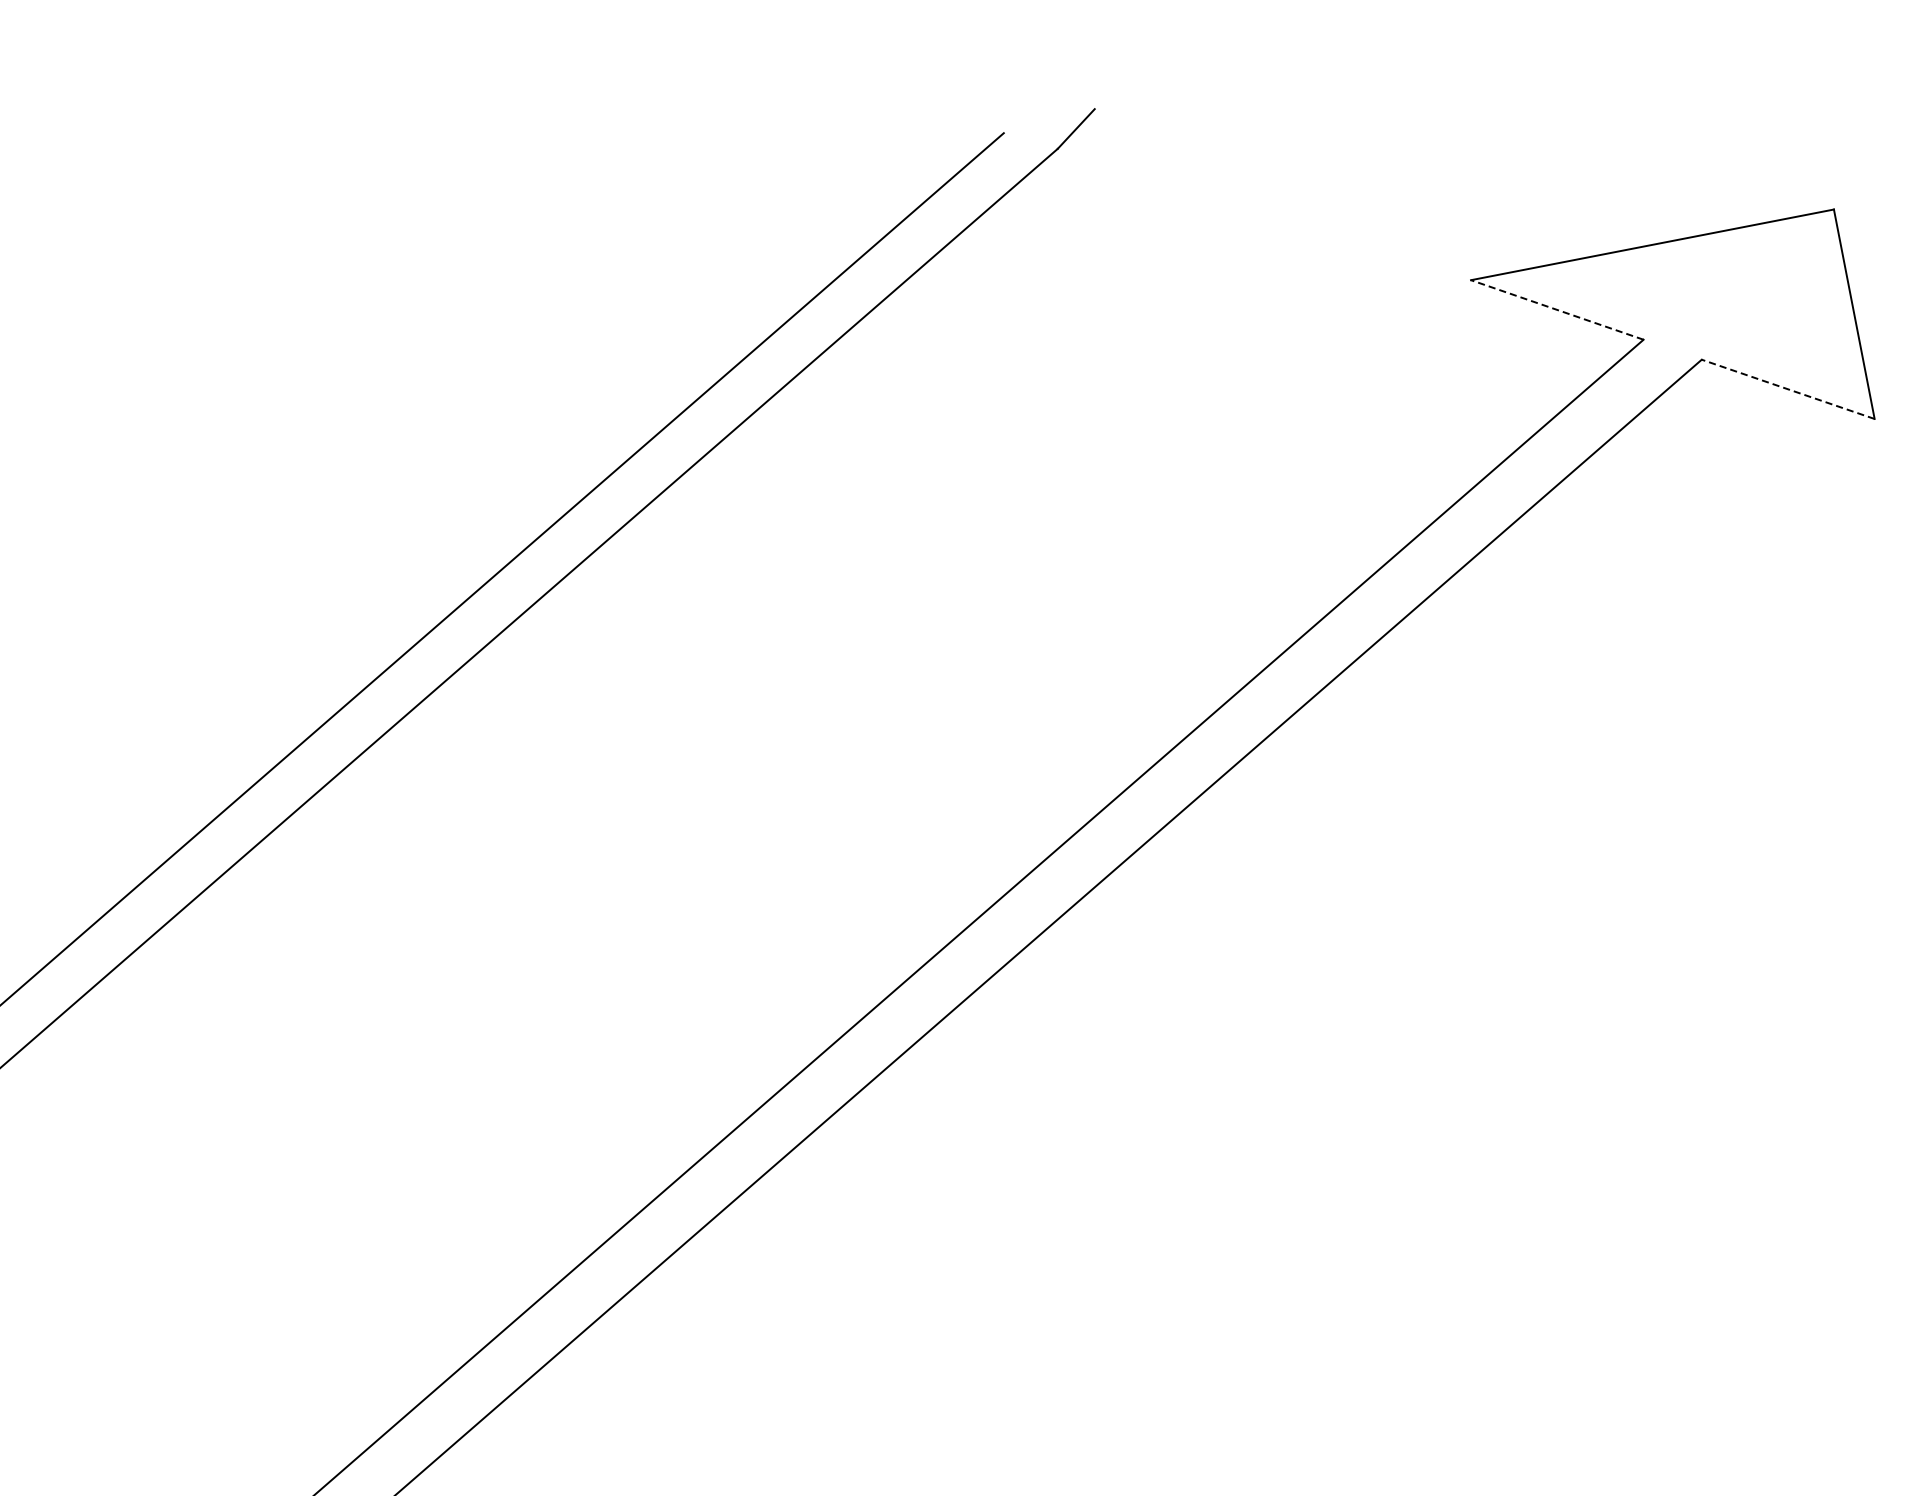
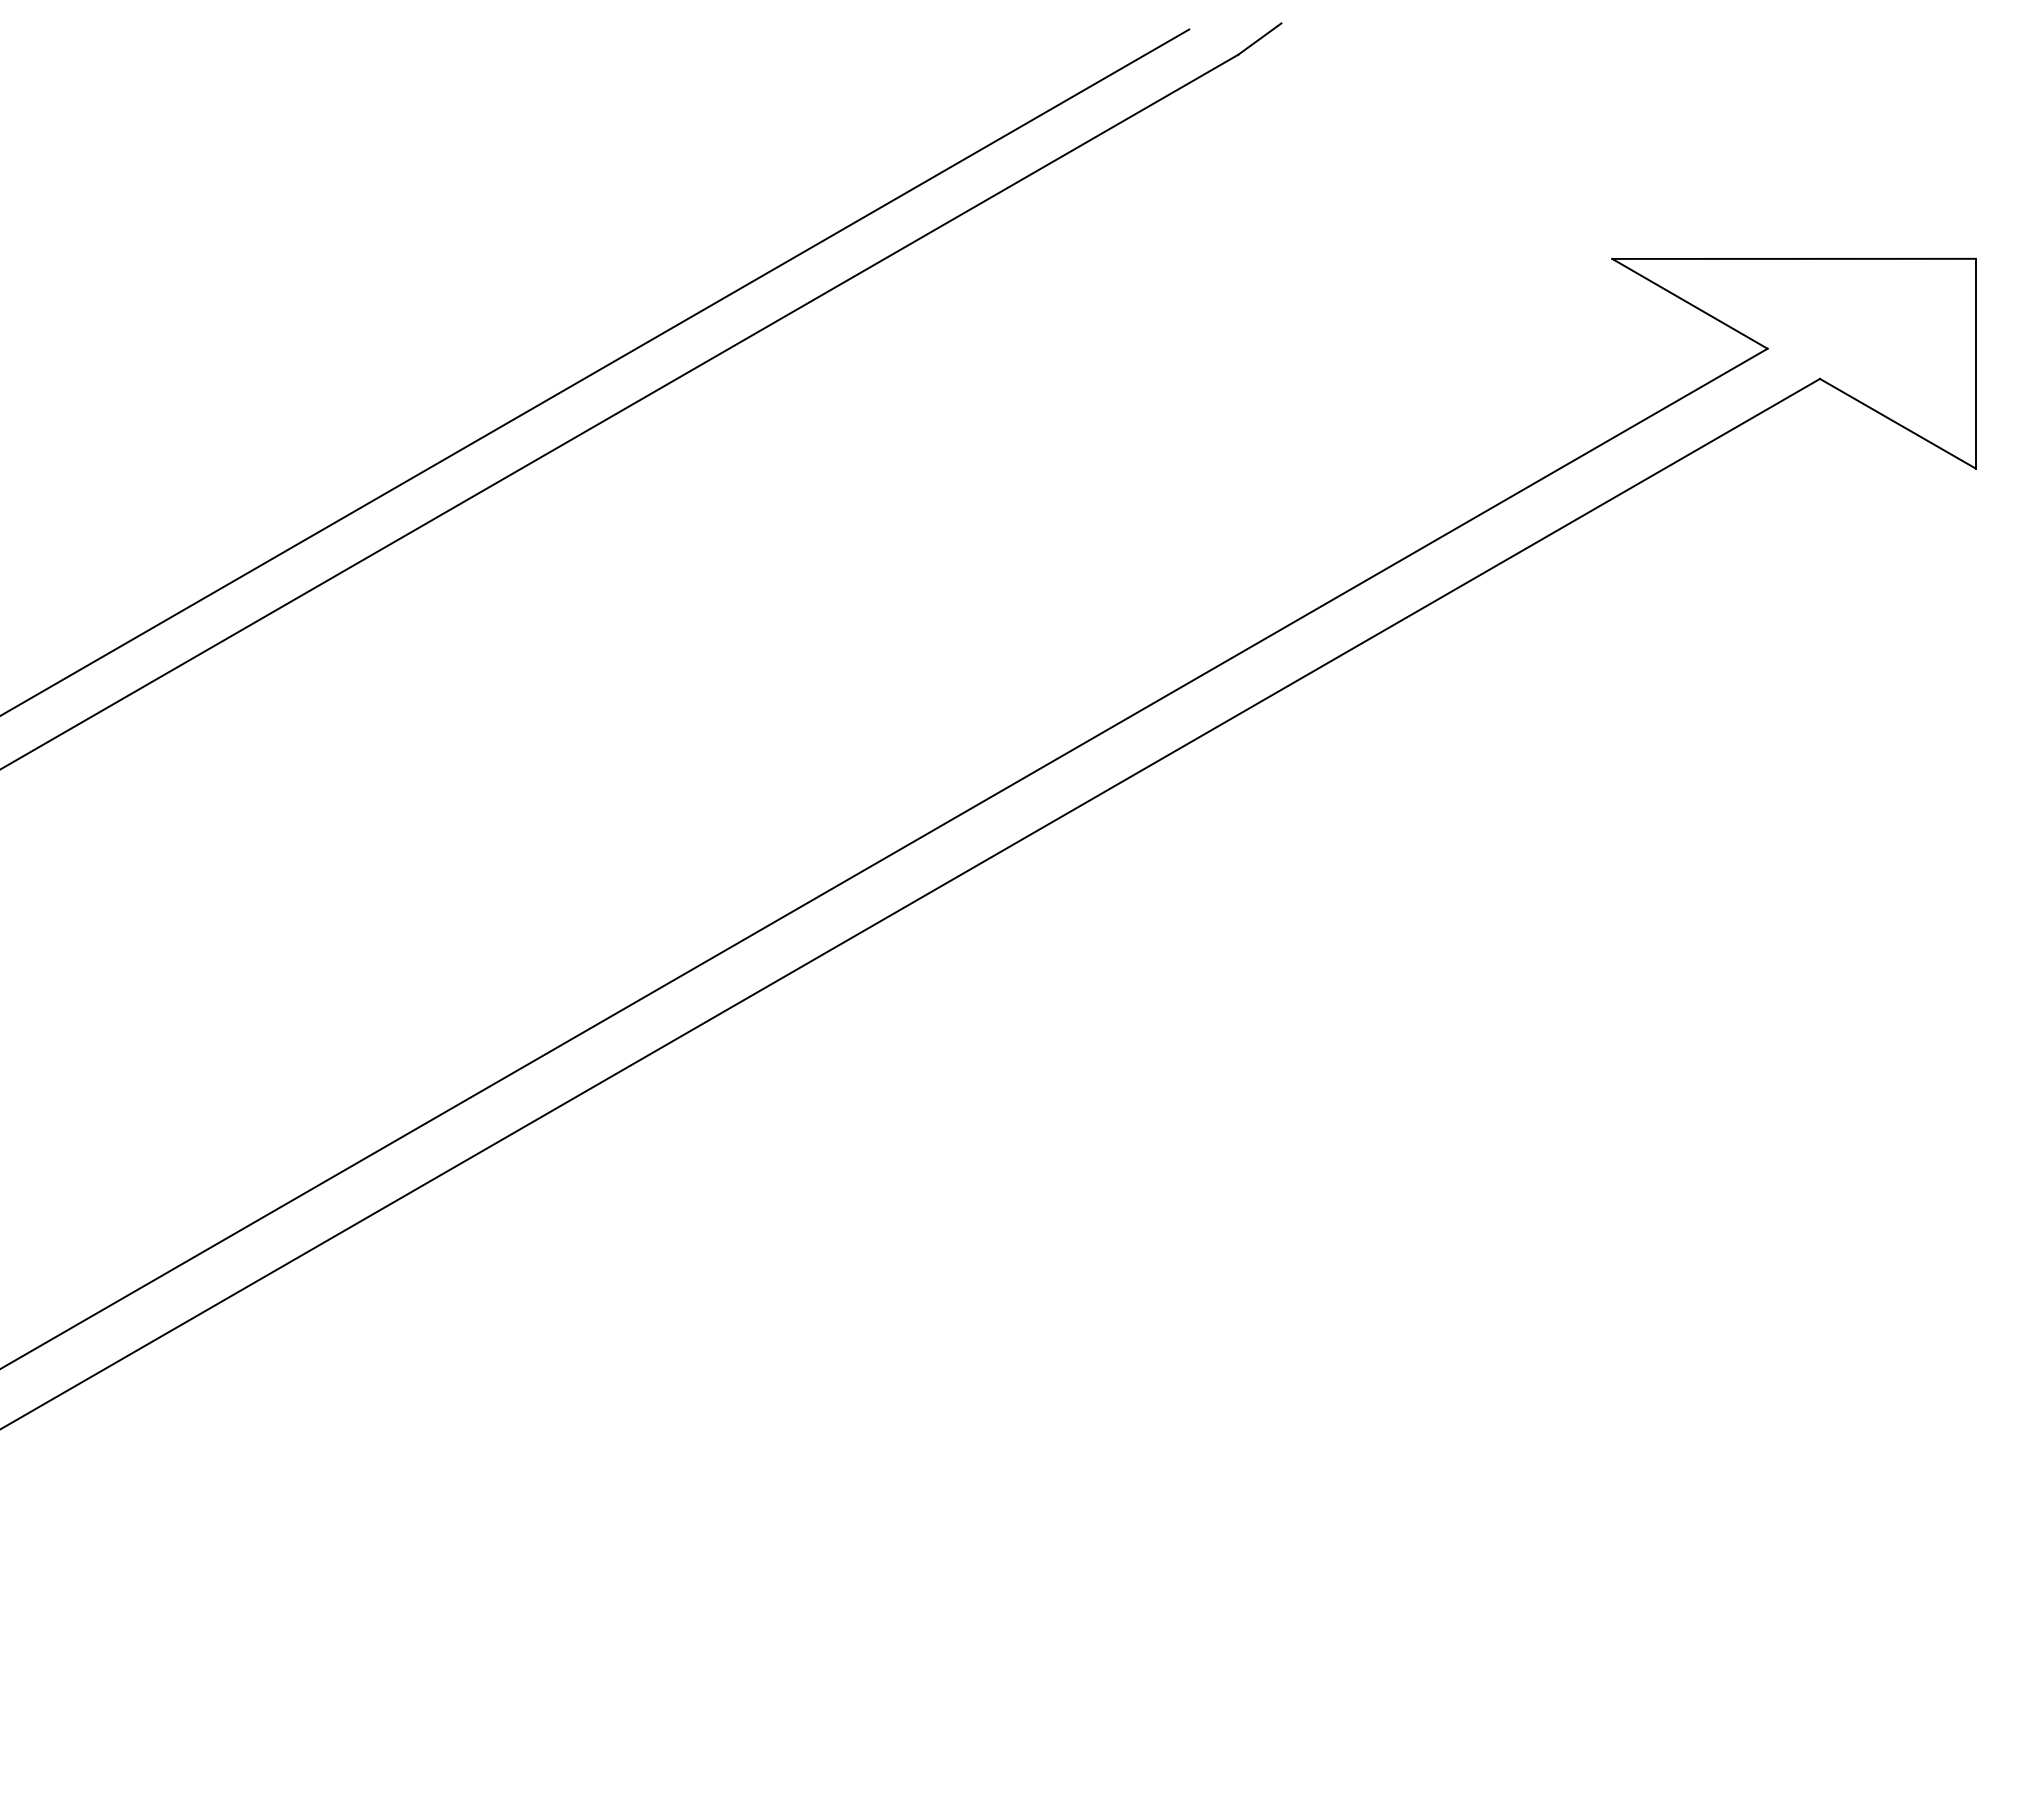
line: (1556, 309) -> (1689, 303), dashed -> solid
line: (1787, 389) -> (1897, 423), dashed -> solid

